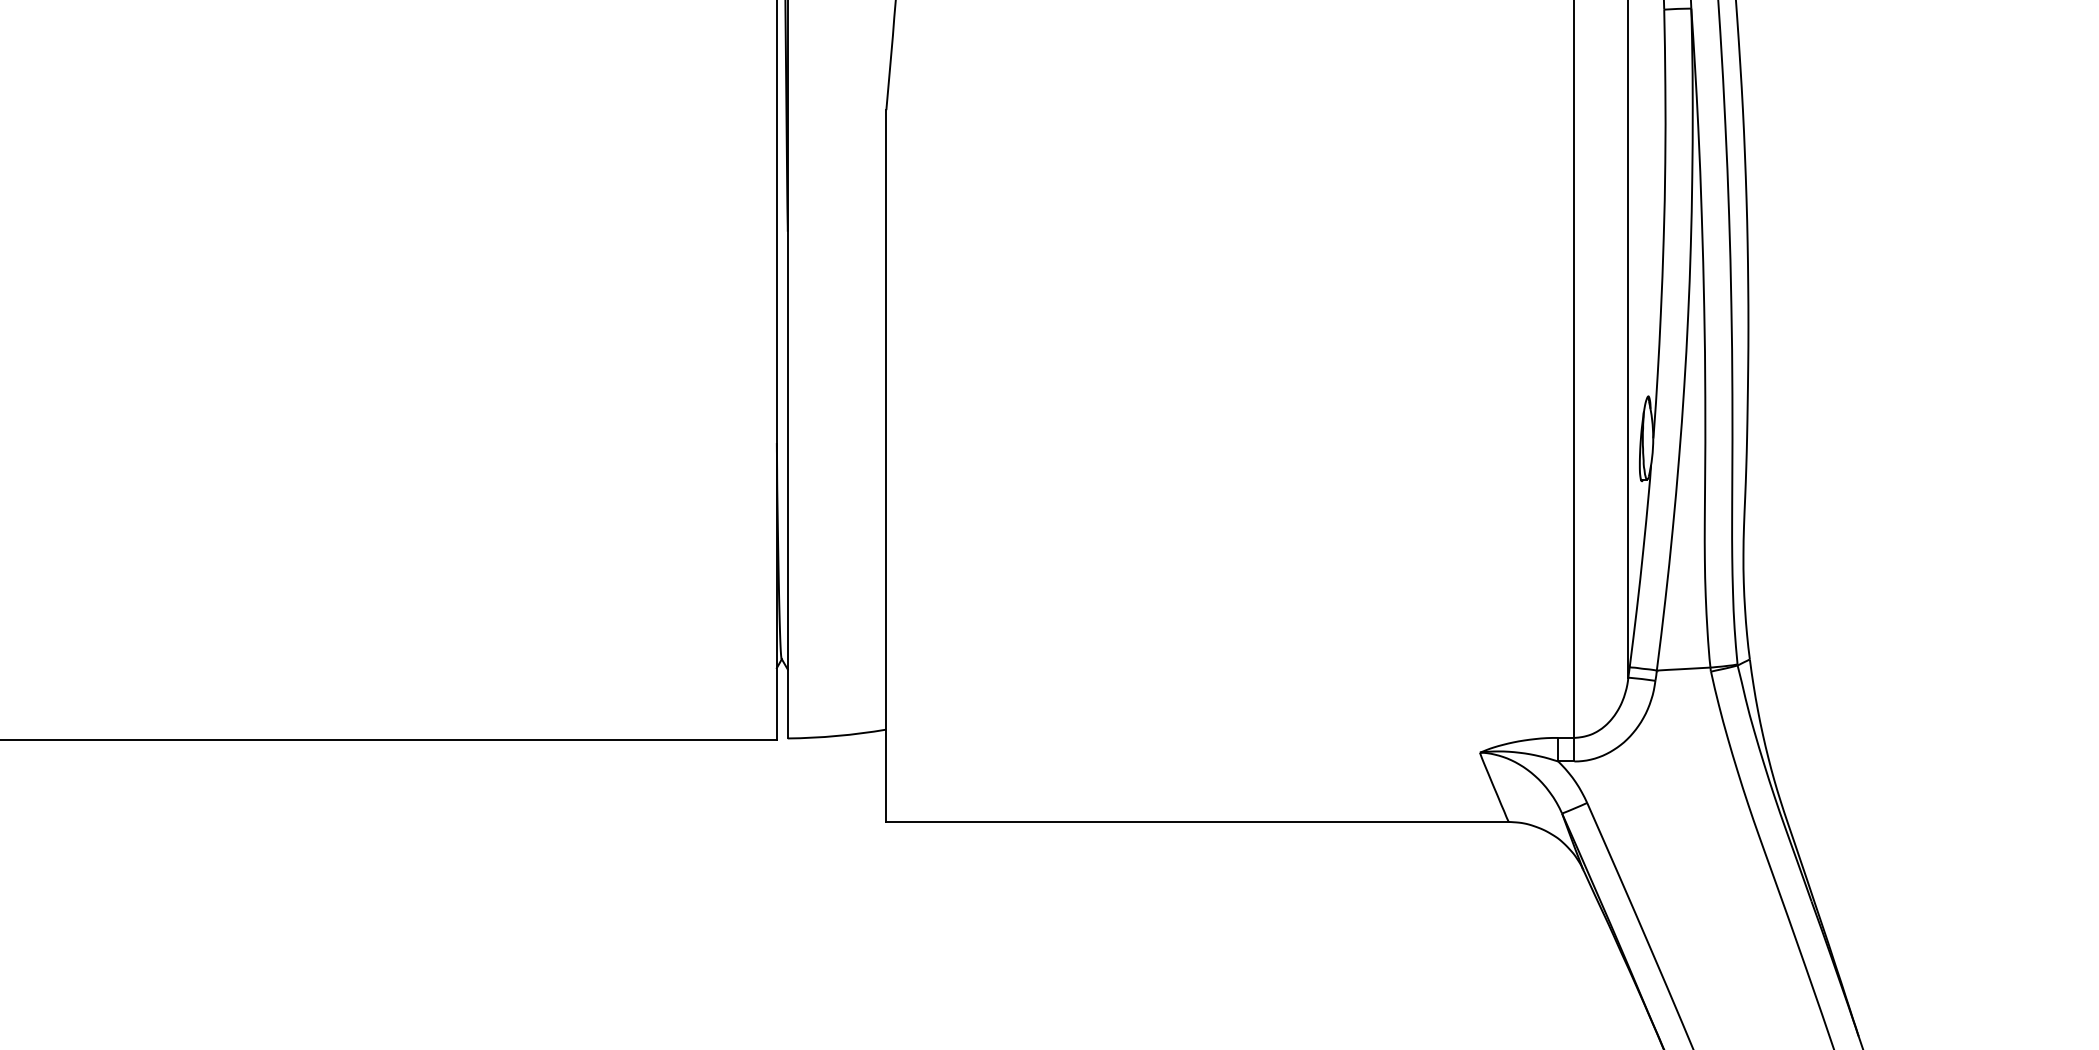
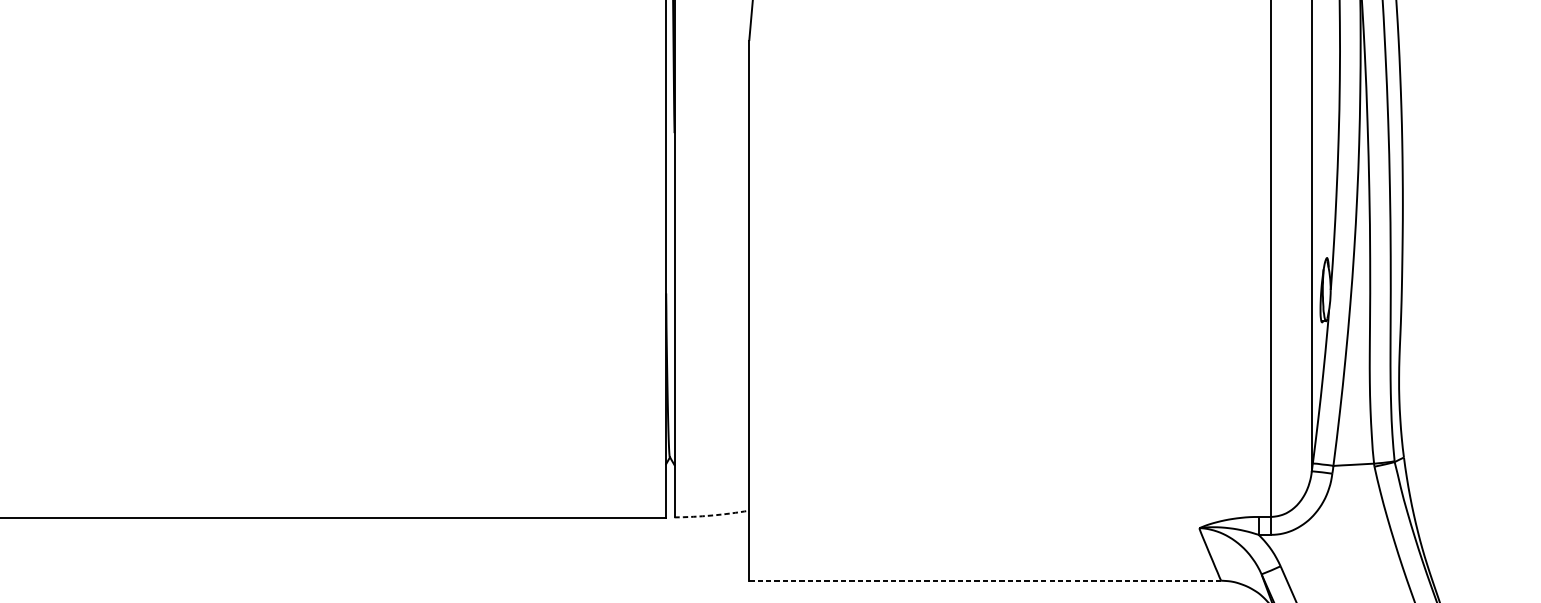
arc: (837, 735) -> (712, 515), solid -> dashed
line: (1198, 821) -> (985, 580), solid -> dashed

